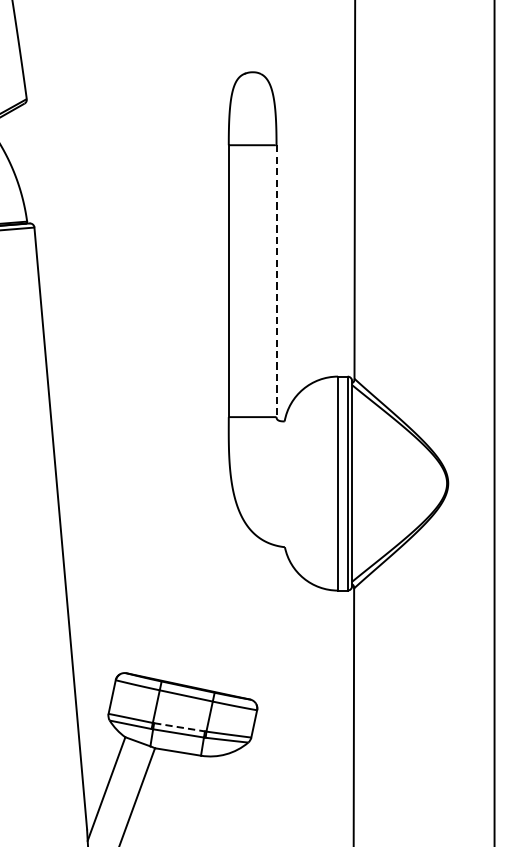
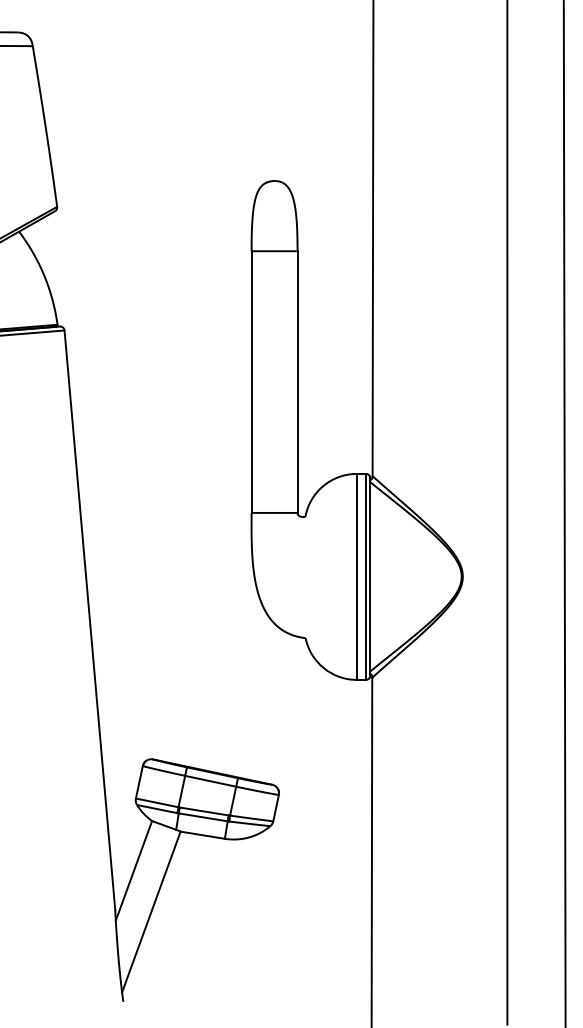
line: (276, 281) -> (297, 382), dashed -> solid
line: (179, 727) -> (204, 811), dashed -> solid

